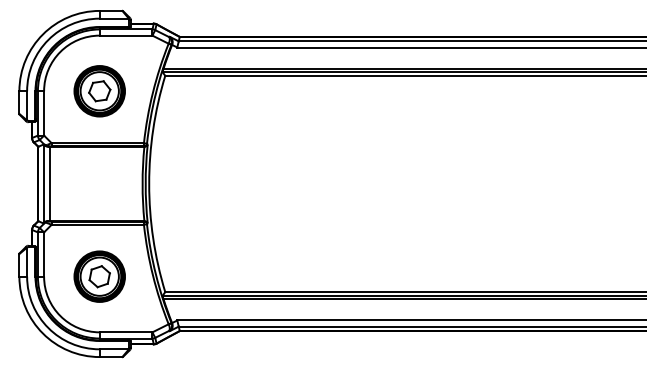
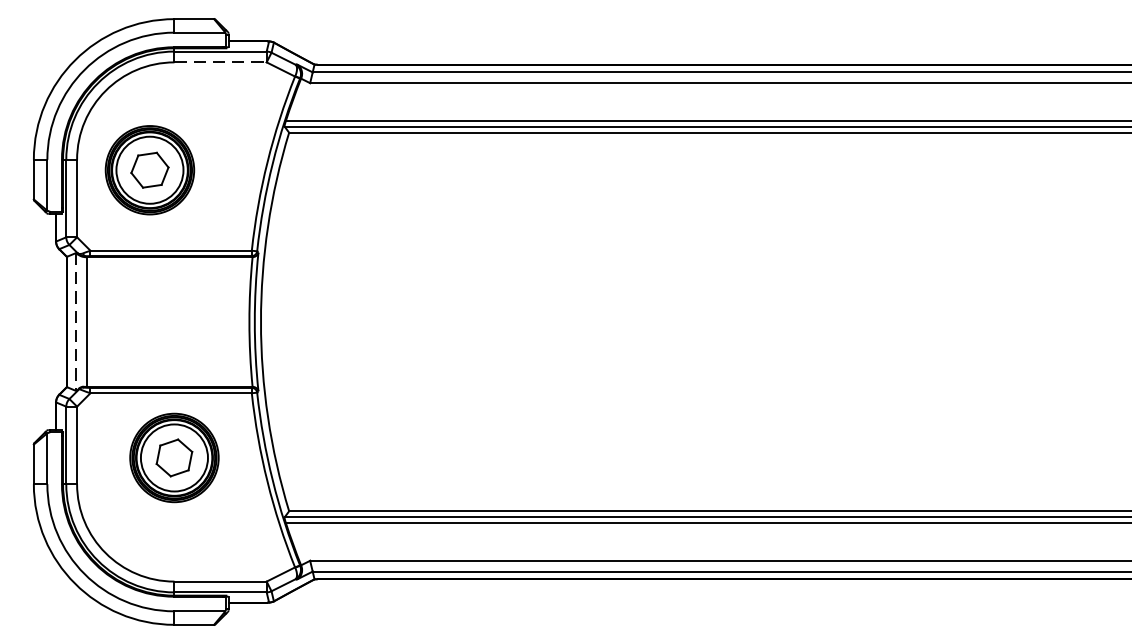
line: (126, 35) -> (221, 62), solid -> dashed
part: (99, 91) -> (149, 170), moved
line: (43, 184) -> (76, 322), solid -> dashed
part: (99, 276) -> (174, 457), moved

